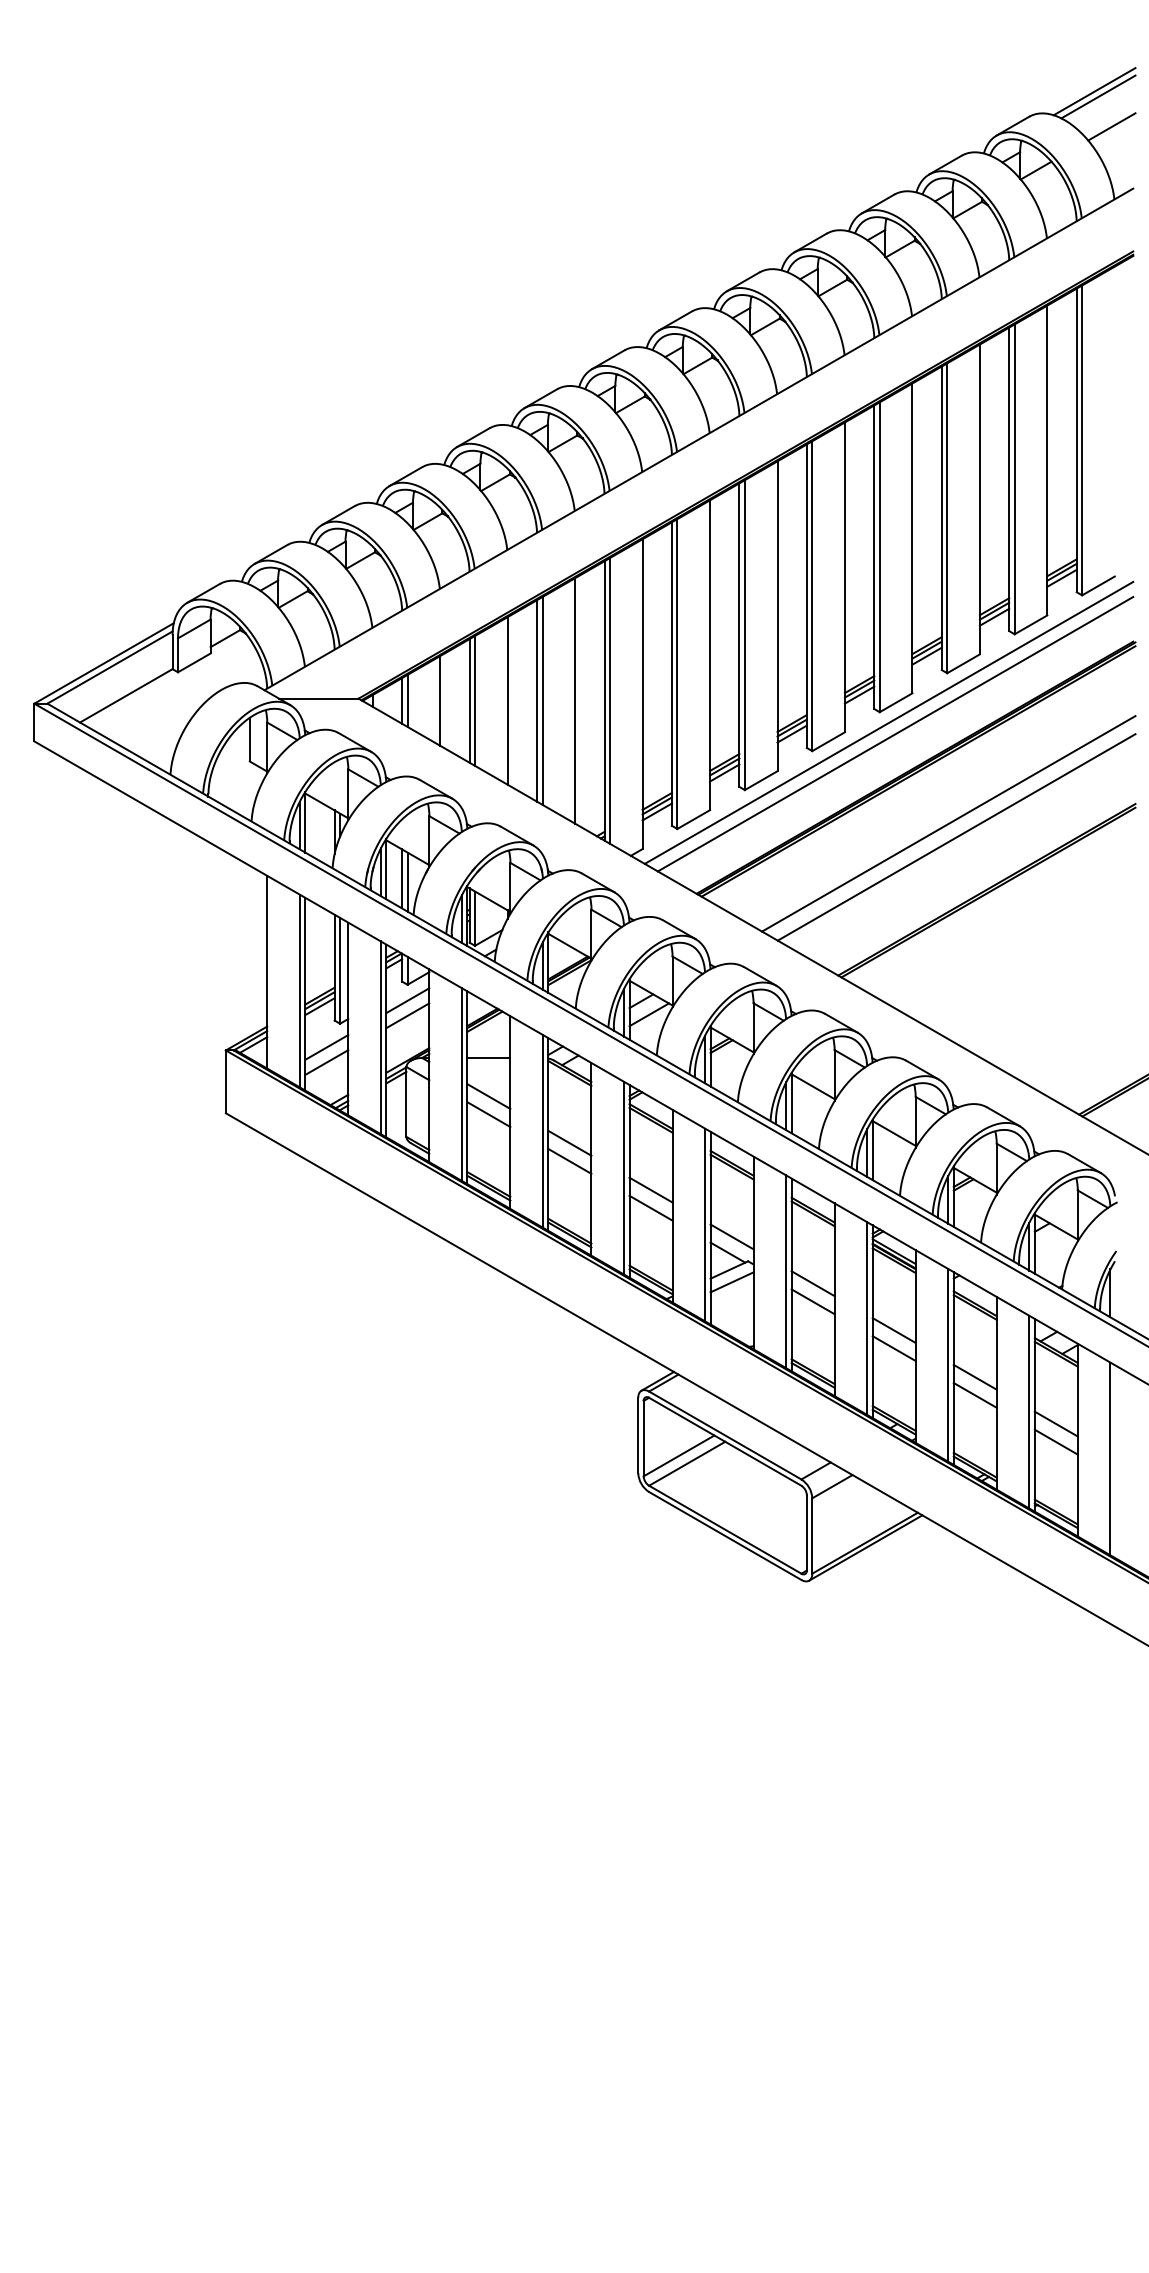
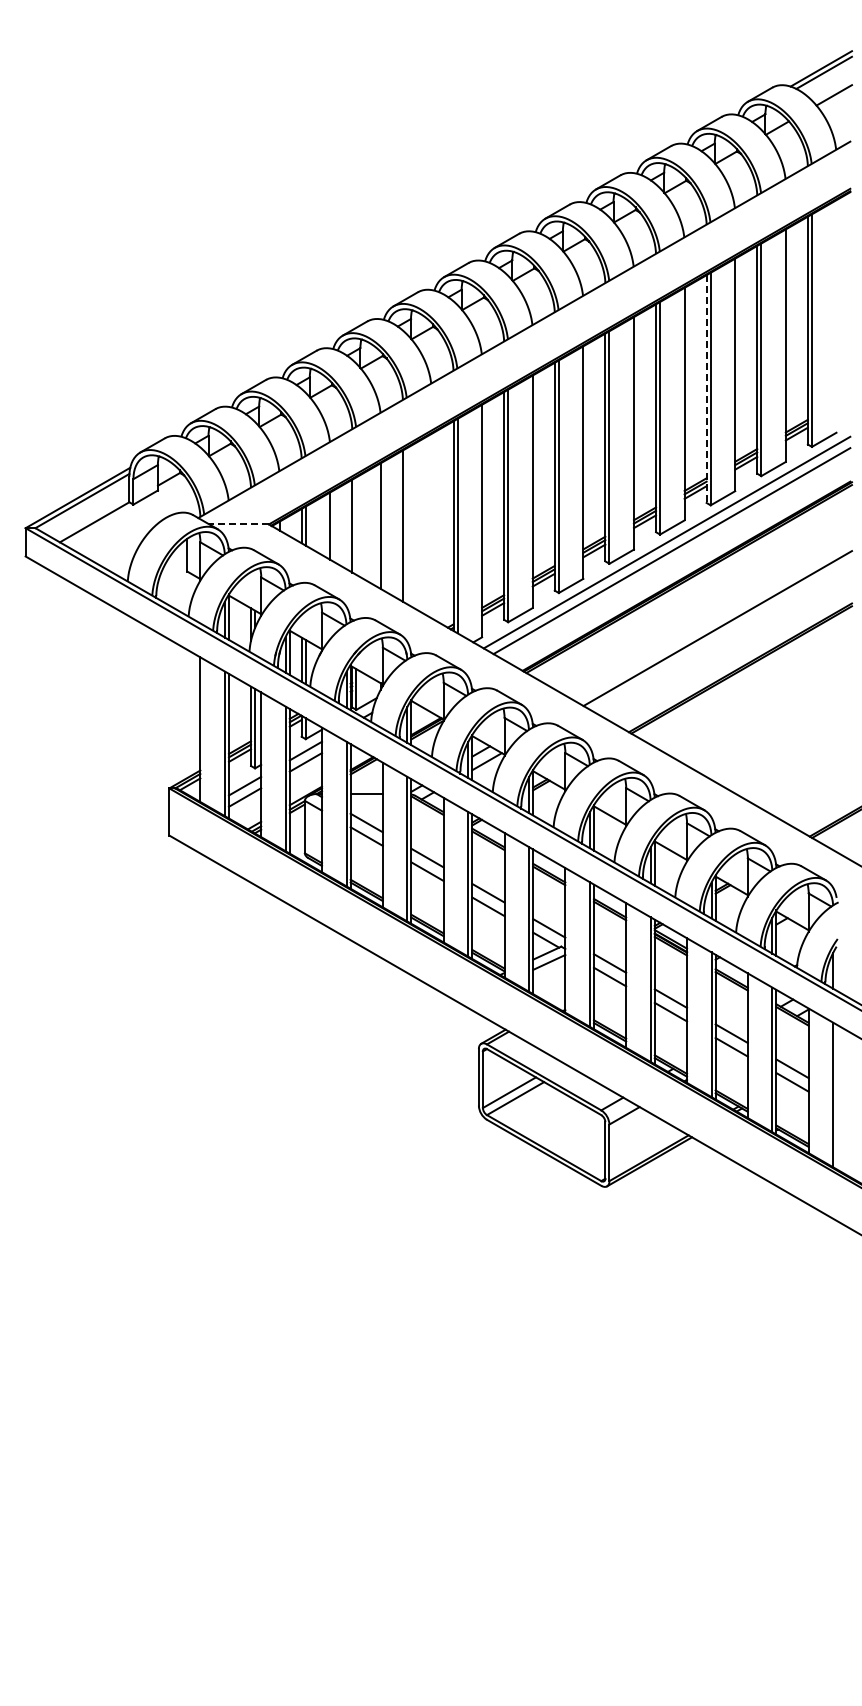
line: (941, 518) -> (706, 389), solid -> dashed
line: (319, 698) -> (239, 524), solid -> dashed
line: (475, 700) -> (356, 525), removed
line: (541, 701) -> (406, 526), removed
line: (575, 701) -> (431, 526), removed
line: (948, 824) -> (711, 618), removed

